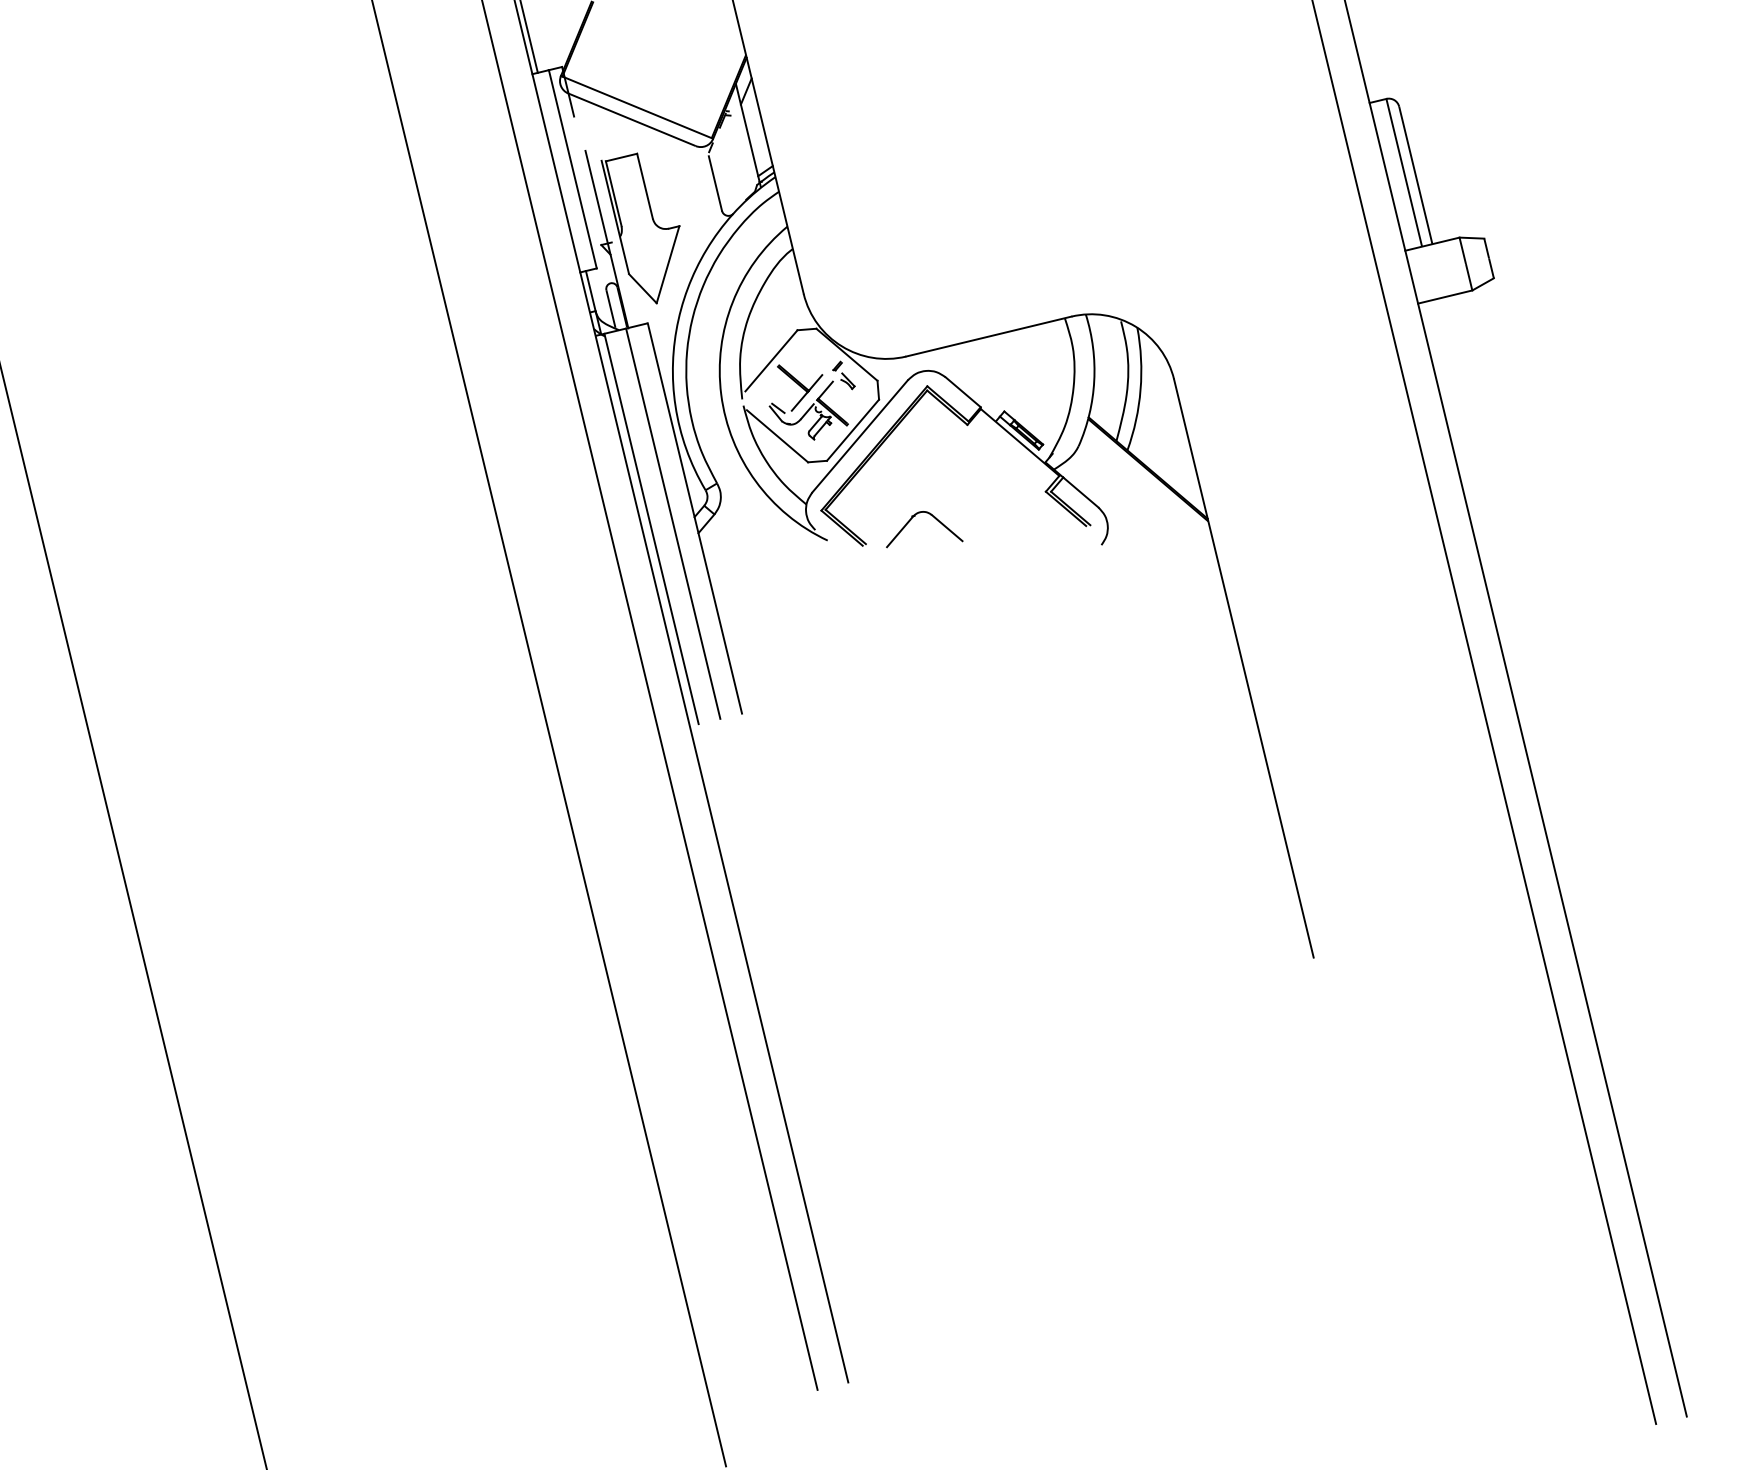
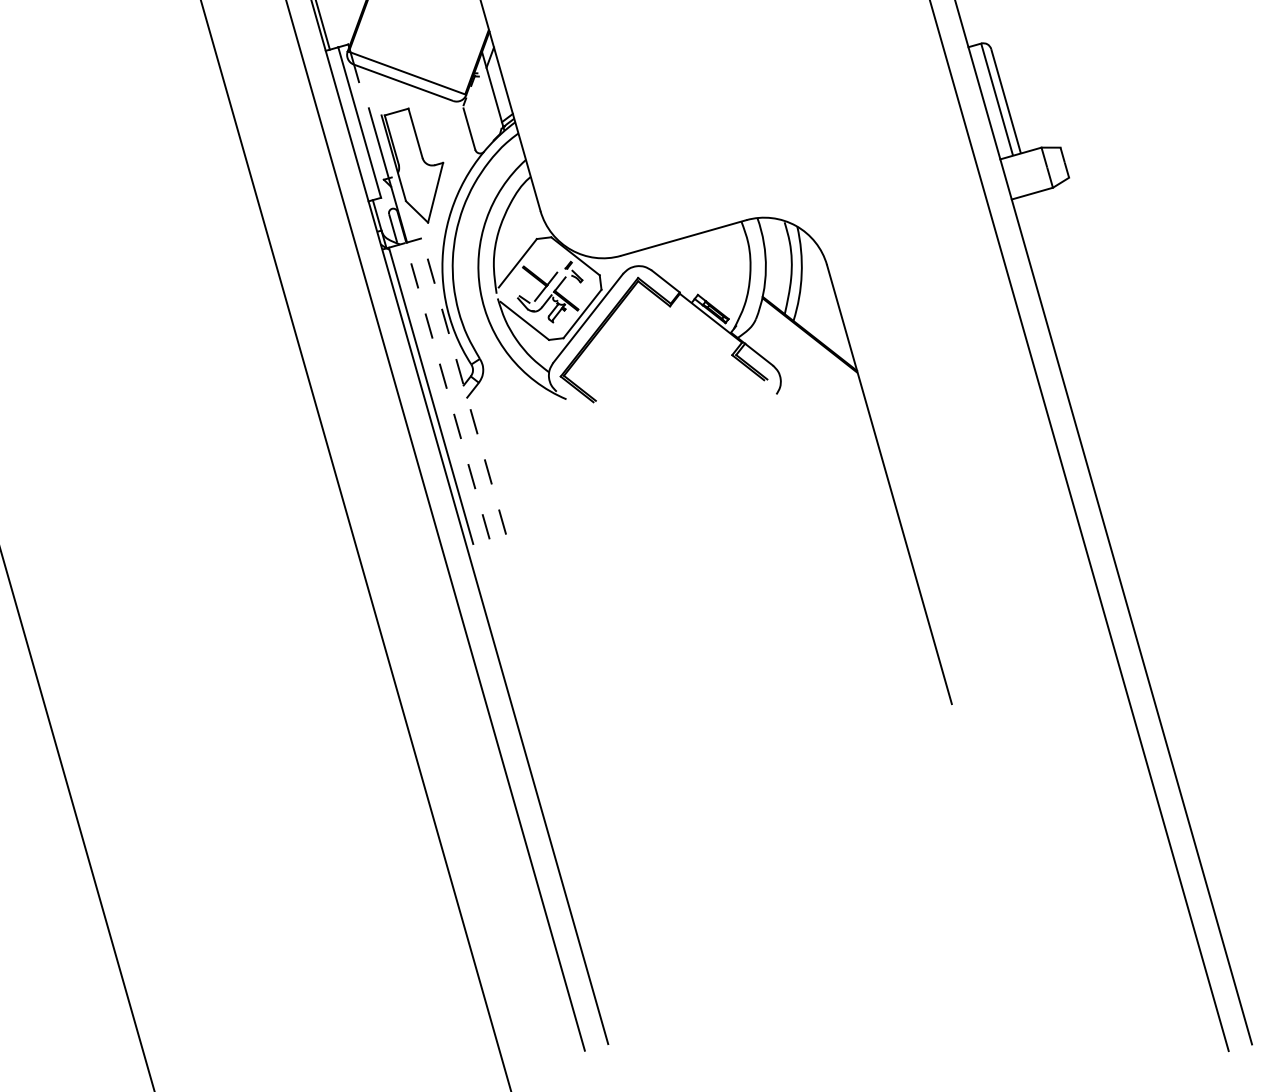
line: (694, 518) -> (463, 386), solid -> dashed
part: (934, 518) -> (647, 379), removed
line: (673, 523) -> (447, 390), solid -> dashed

